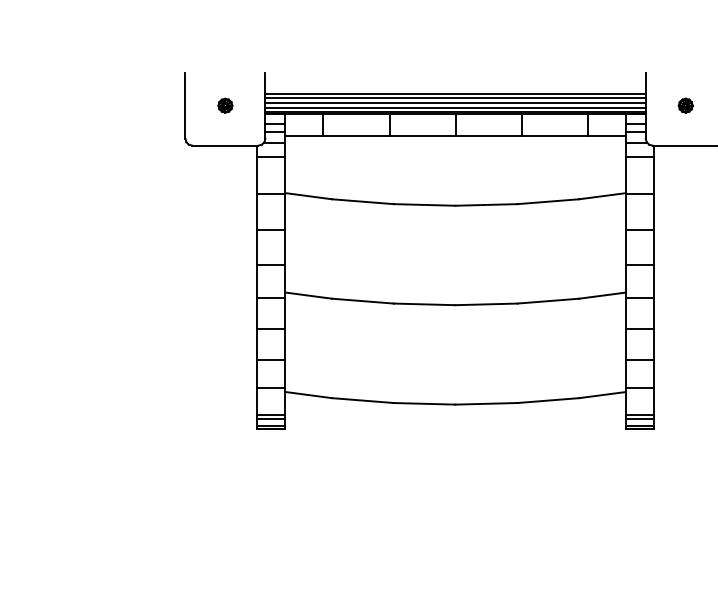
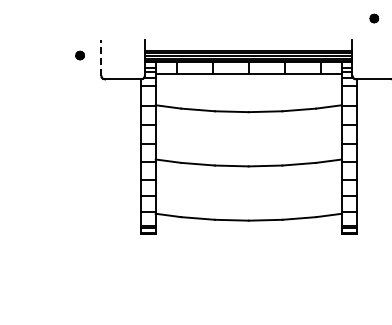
line: (185, 105) -> (101, 57), solid -> dashed
part: (224, 105) -> (79, 55), moved
part: (686, 105) -> (374, 18), moved

